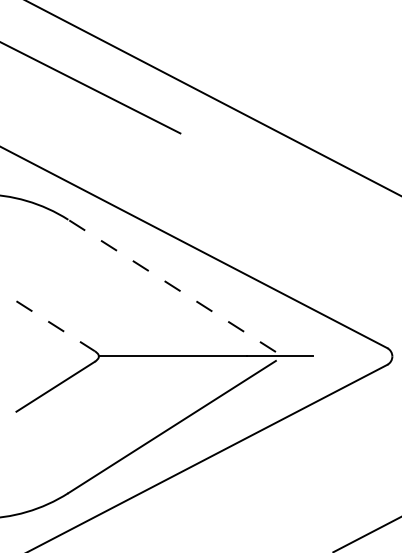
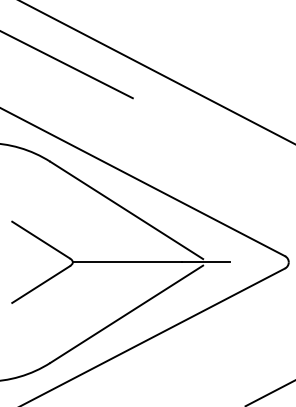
line: (171, 286) -> (126, 210), dashed -> solid
line: (56, 326) -> (41, 240), dashed -> solid

